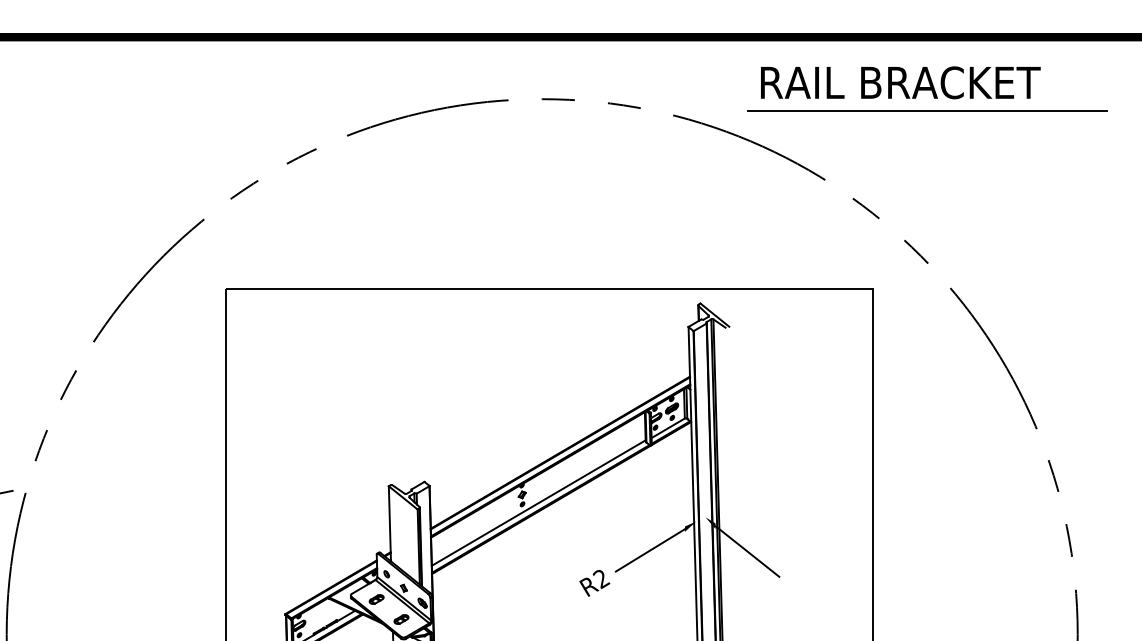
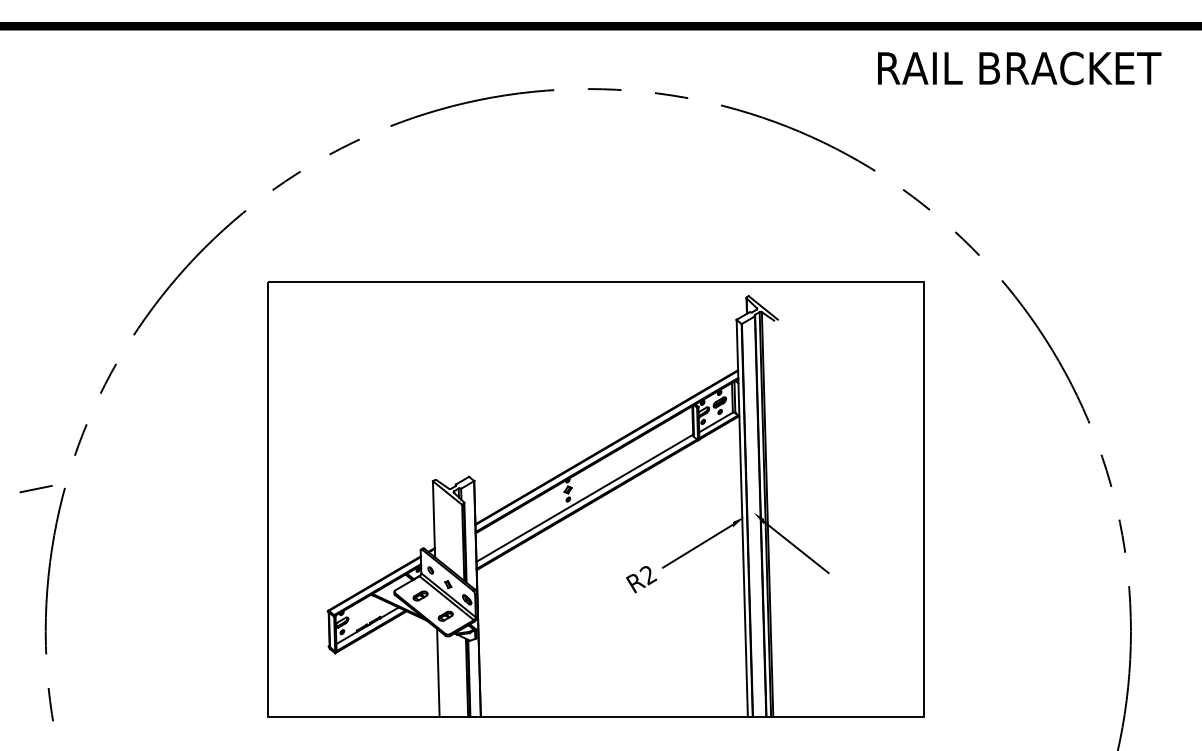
text: (900, 82) -> (1019, 68), moved
line: (927, 110) -> (978, 100), removed

